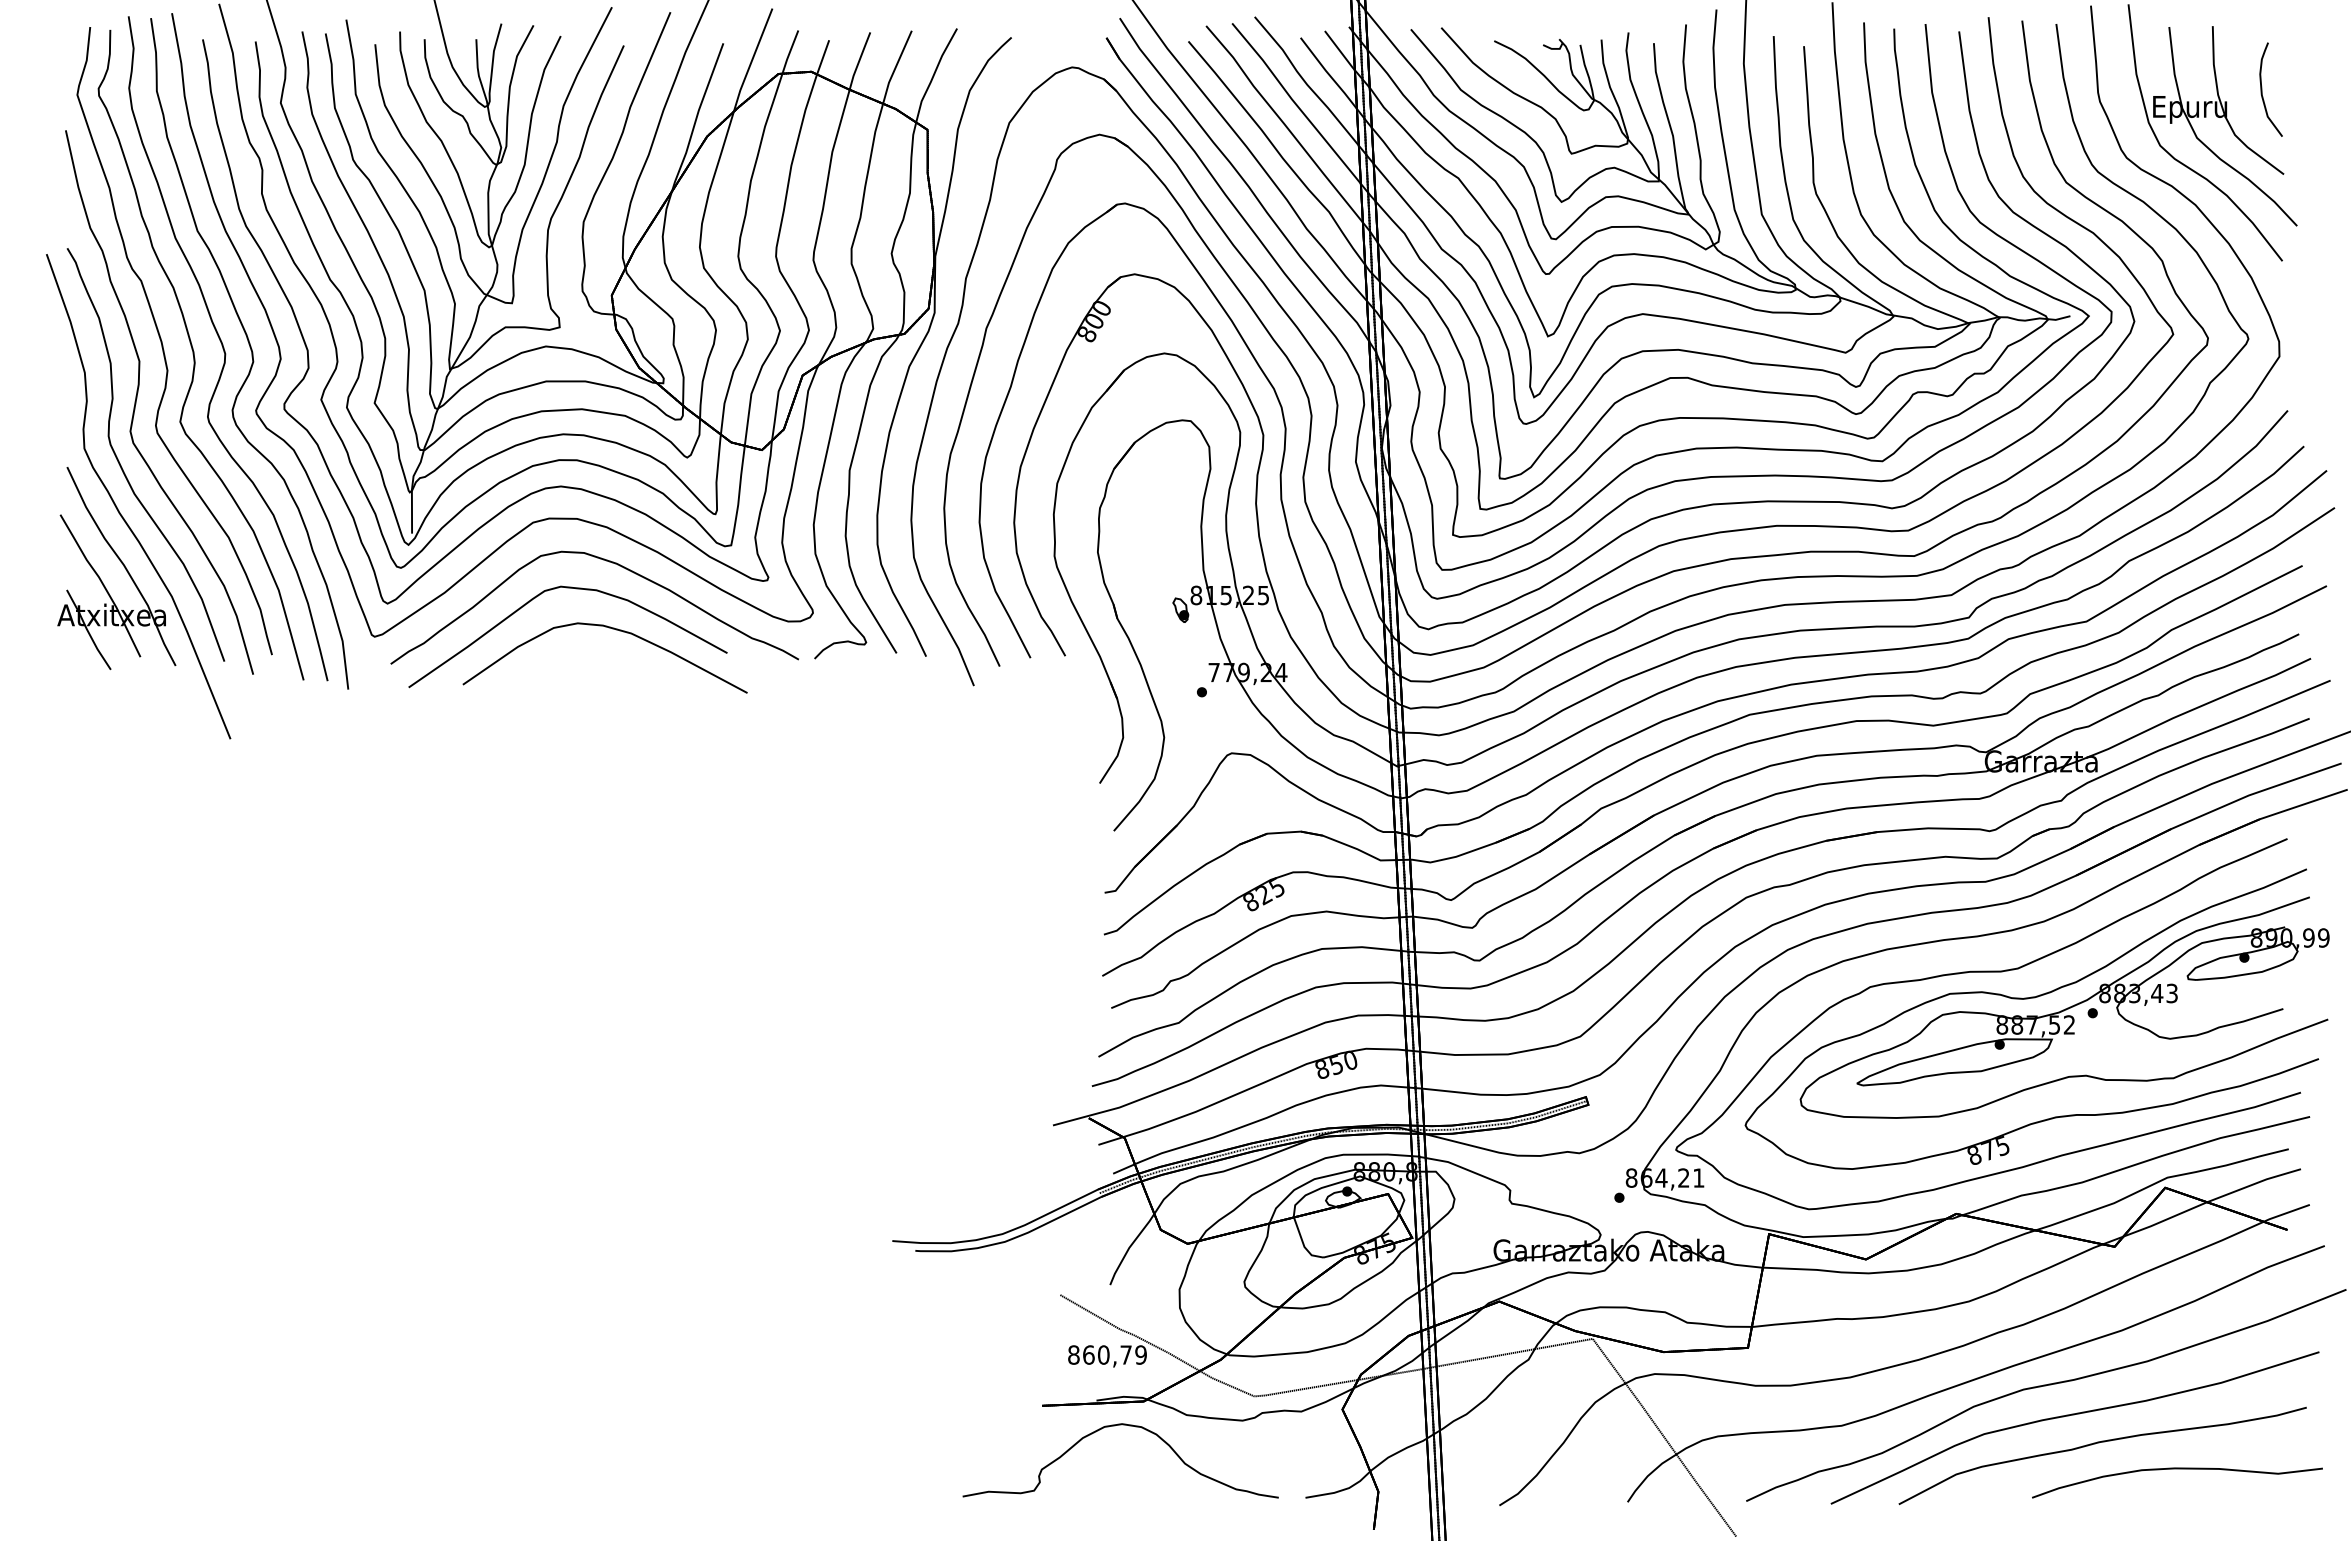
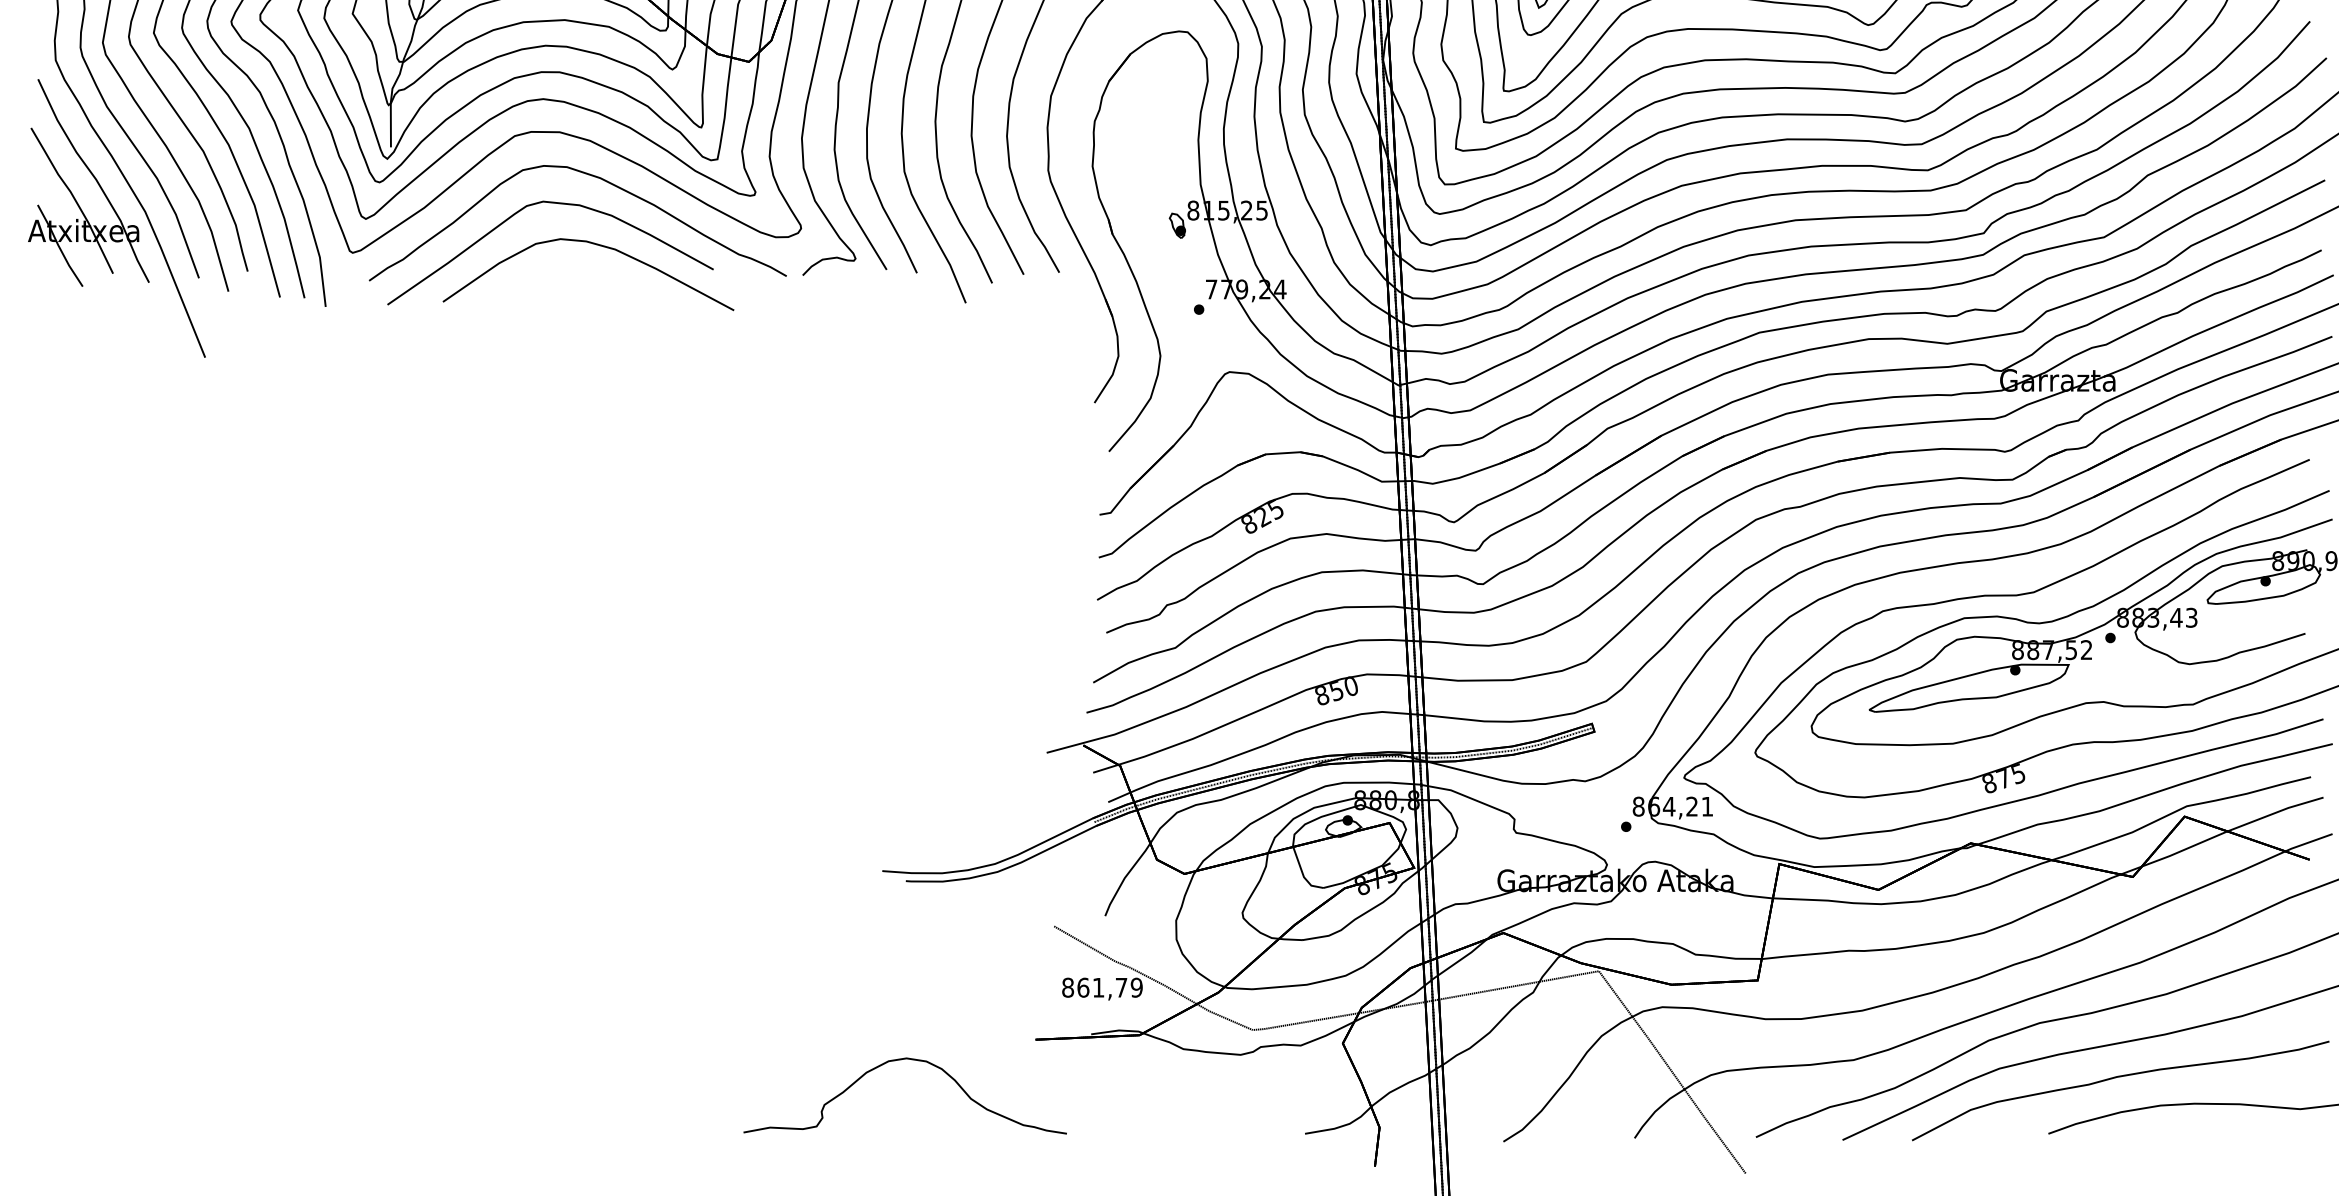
text: (1103, 1354) -> (1098, 987), 860,79 -> 861,79
curve: (1115, 1426) -> (899, 1060), moved

